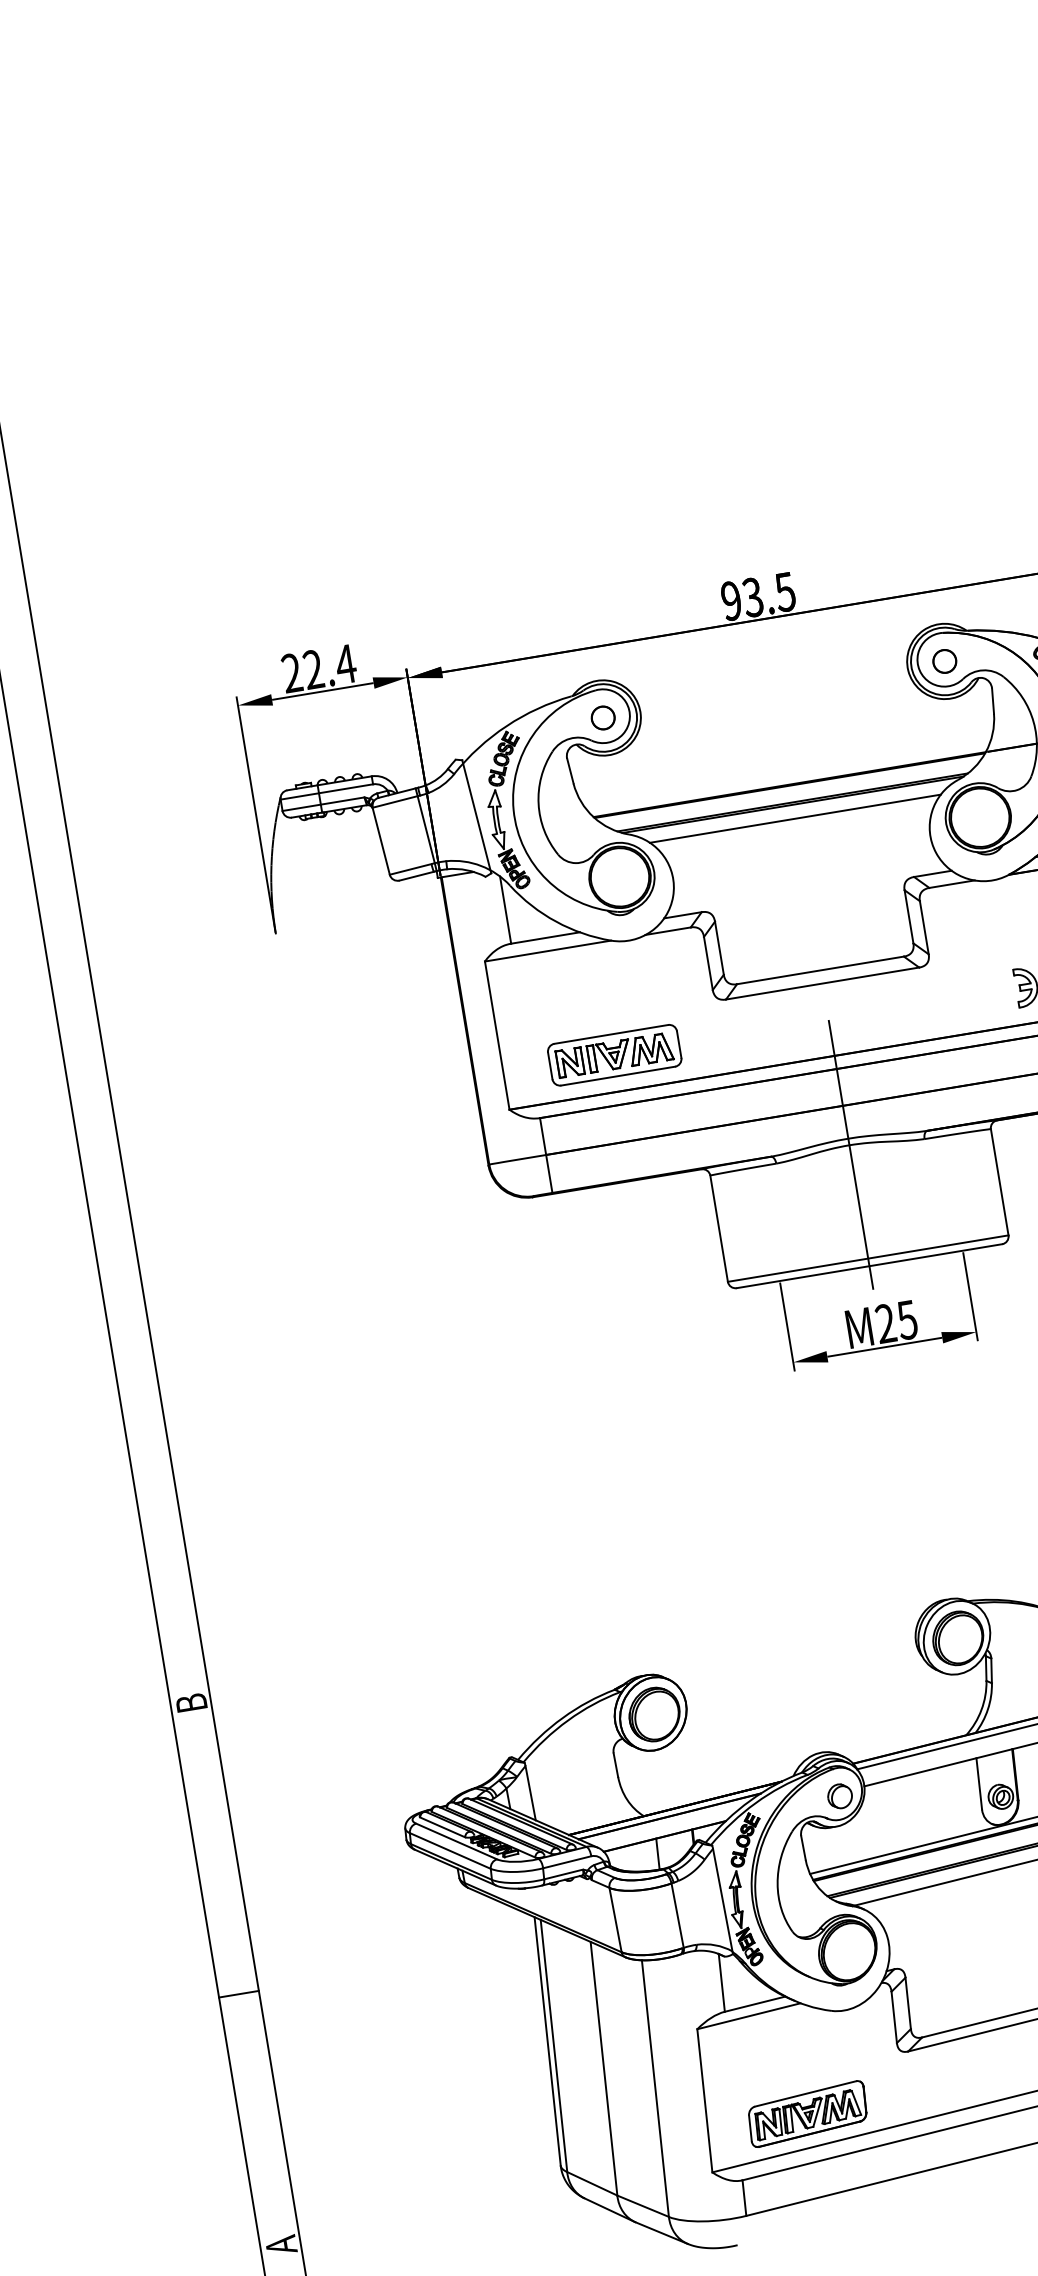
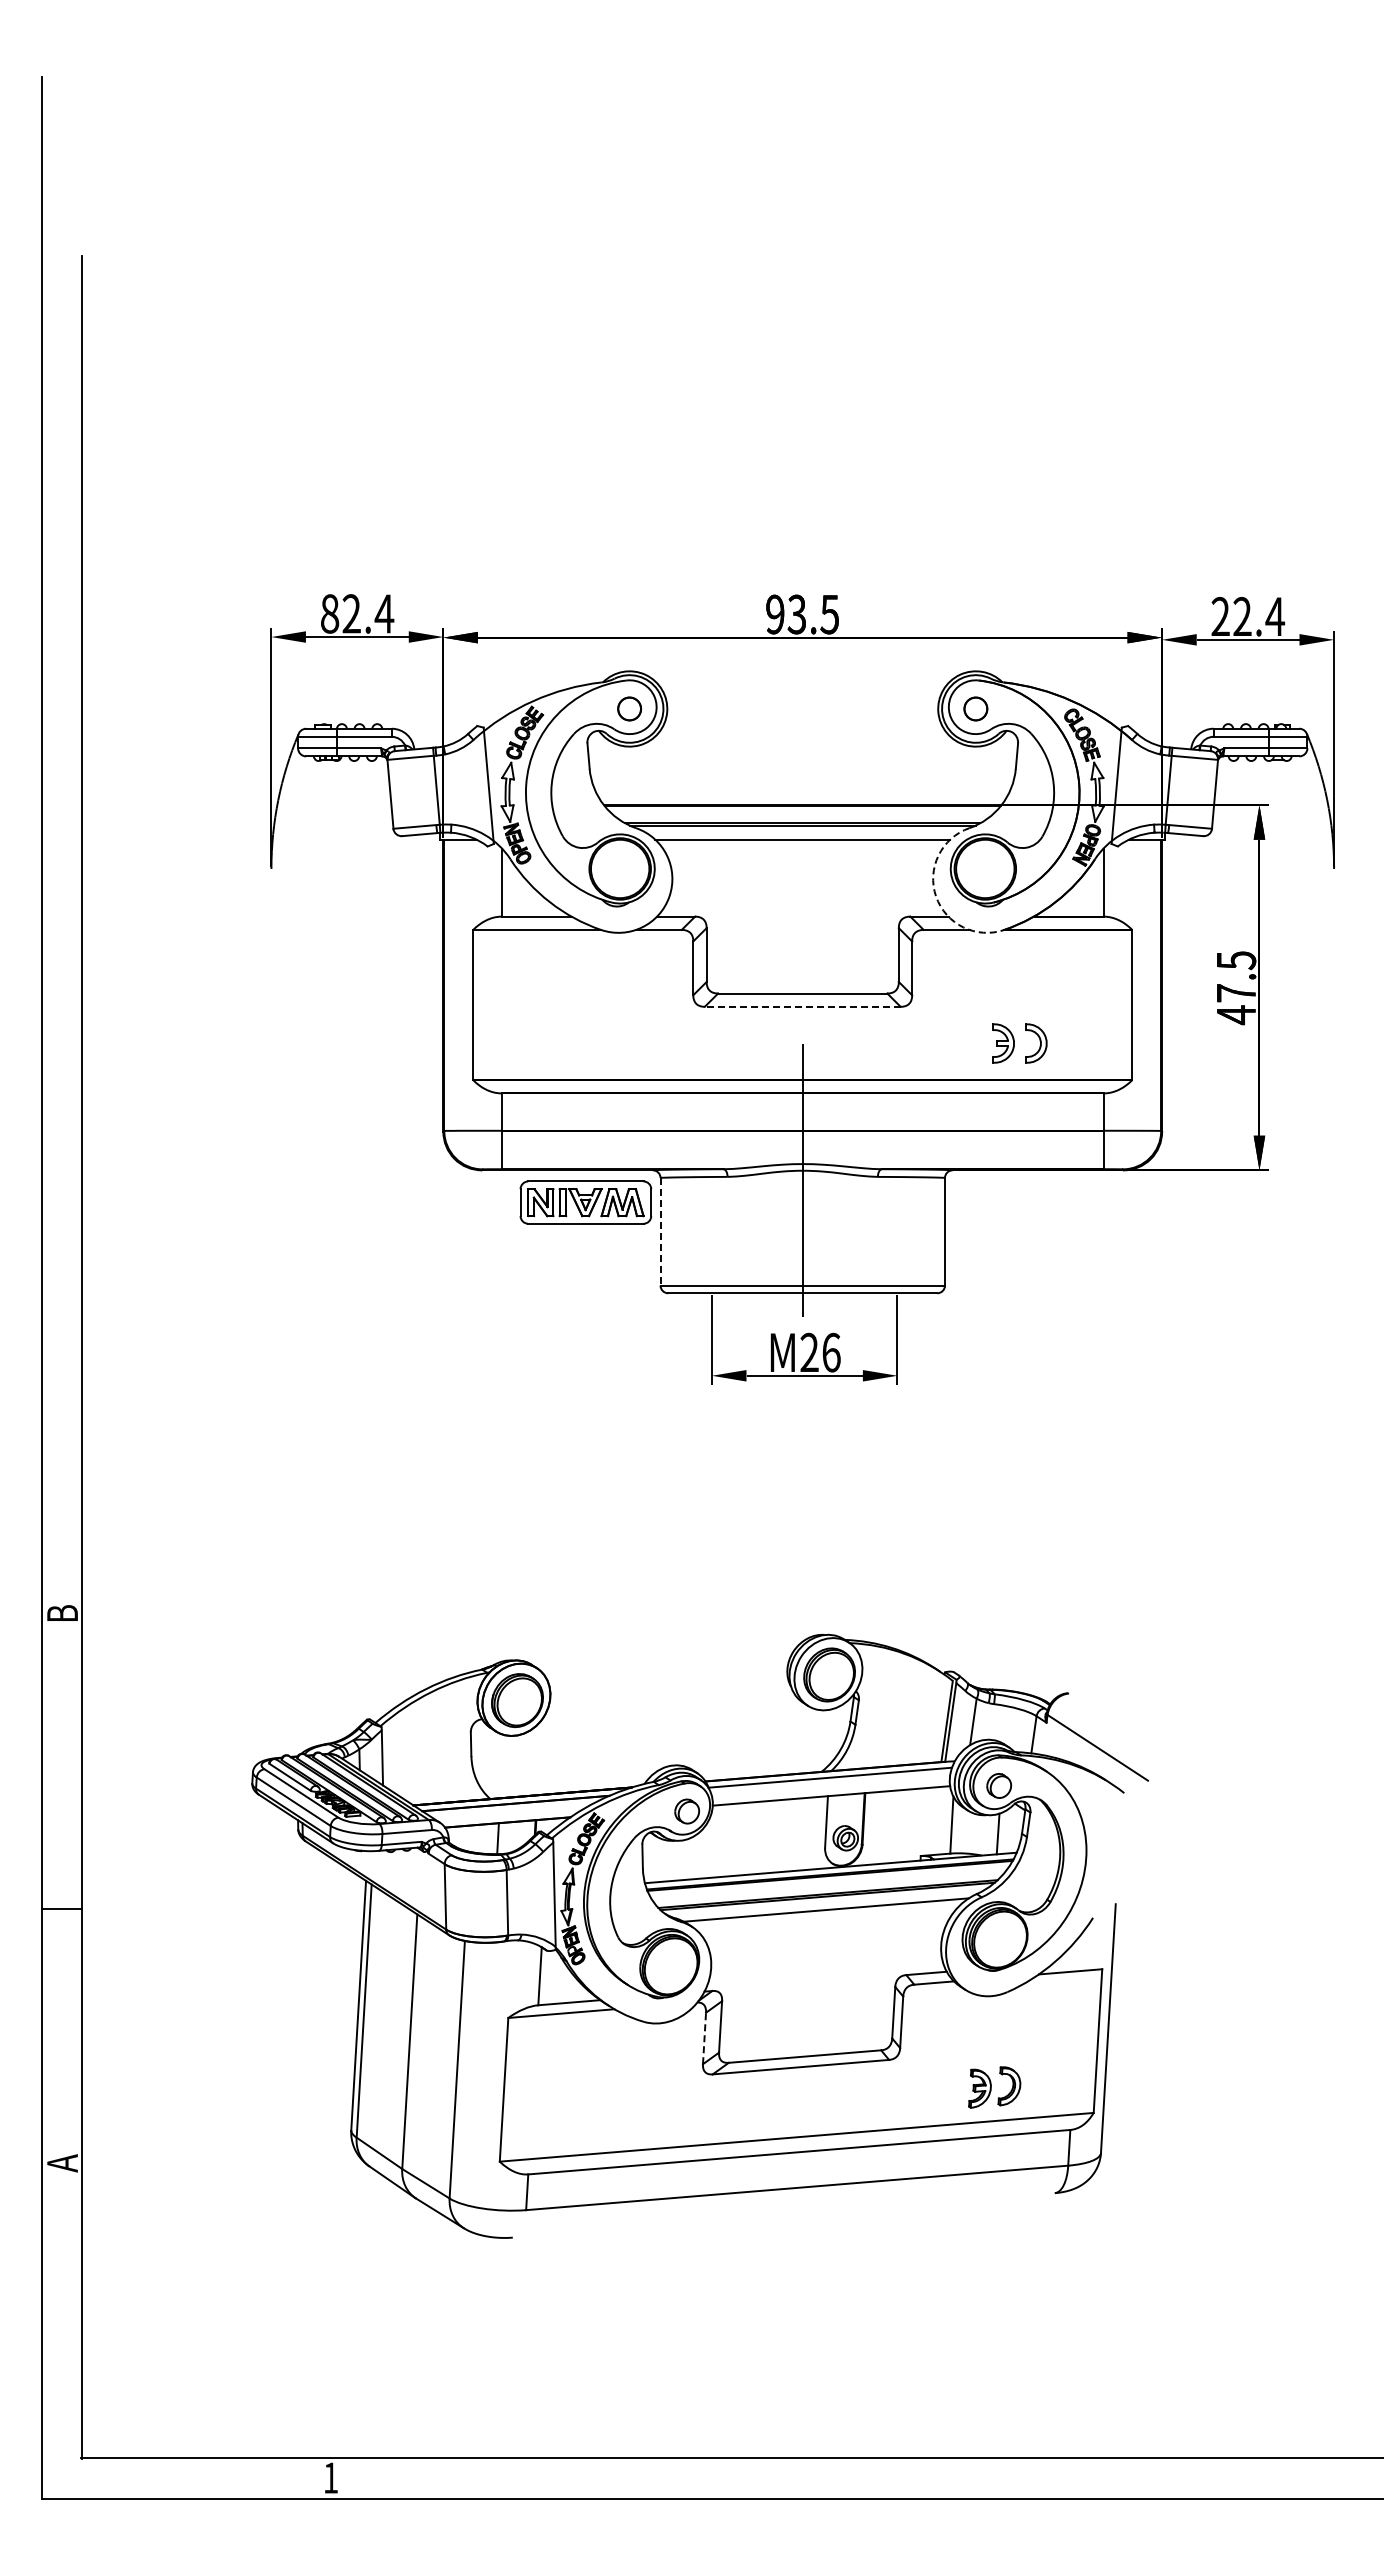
text: (291, 672) -> (329, 613), 22.4 -> 82.4
arc: (936, 852) -> (936, 896), solid -> dashed
line: (822, 983) -> (802, 1006), solid -> dashed
part: (614, 1055) -> (585, 1202), moved
line: (719, 1228) -> (660, 1231), solid -> dashed
text: (906, 1320) -> (830, 1352), M25 -> M26
line: (894, 2017) -> (704, 2038), solid -> dashed
part: (807, 2113) -> (603, 2119), removed

